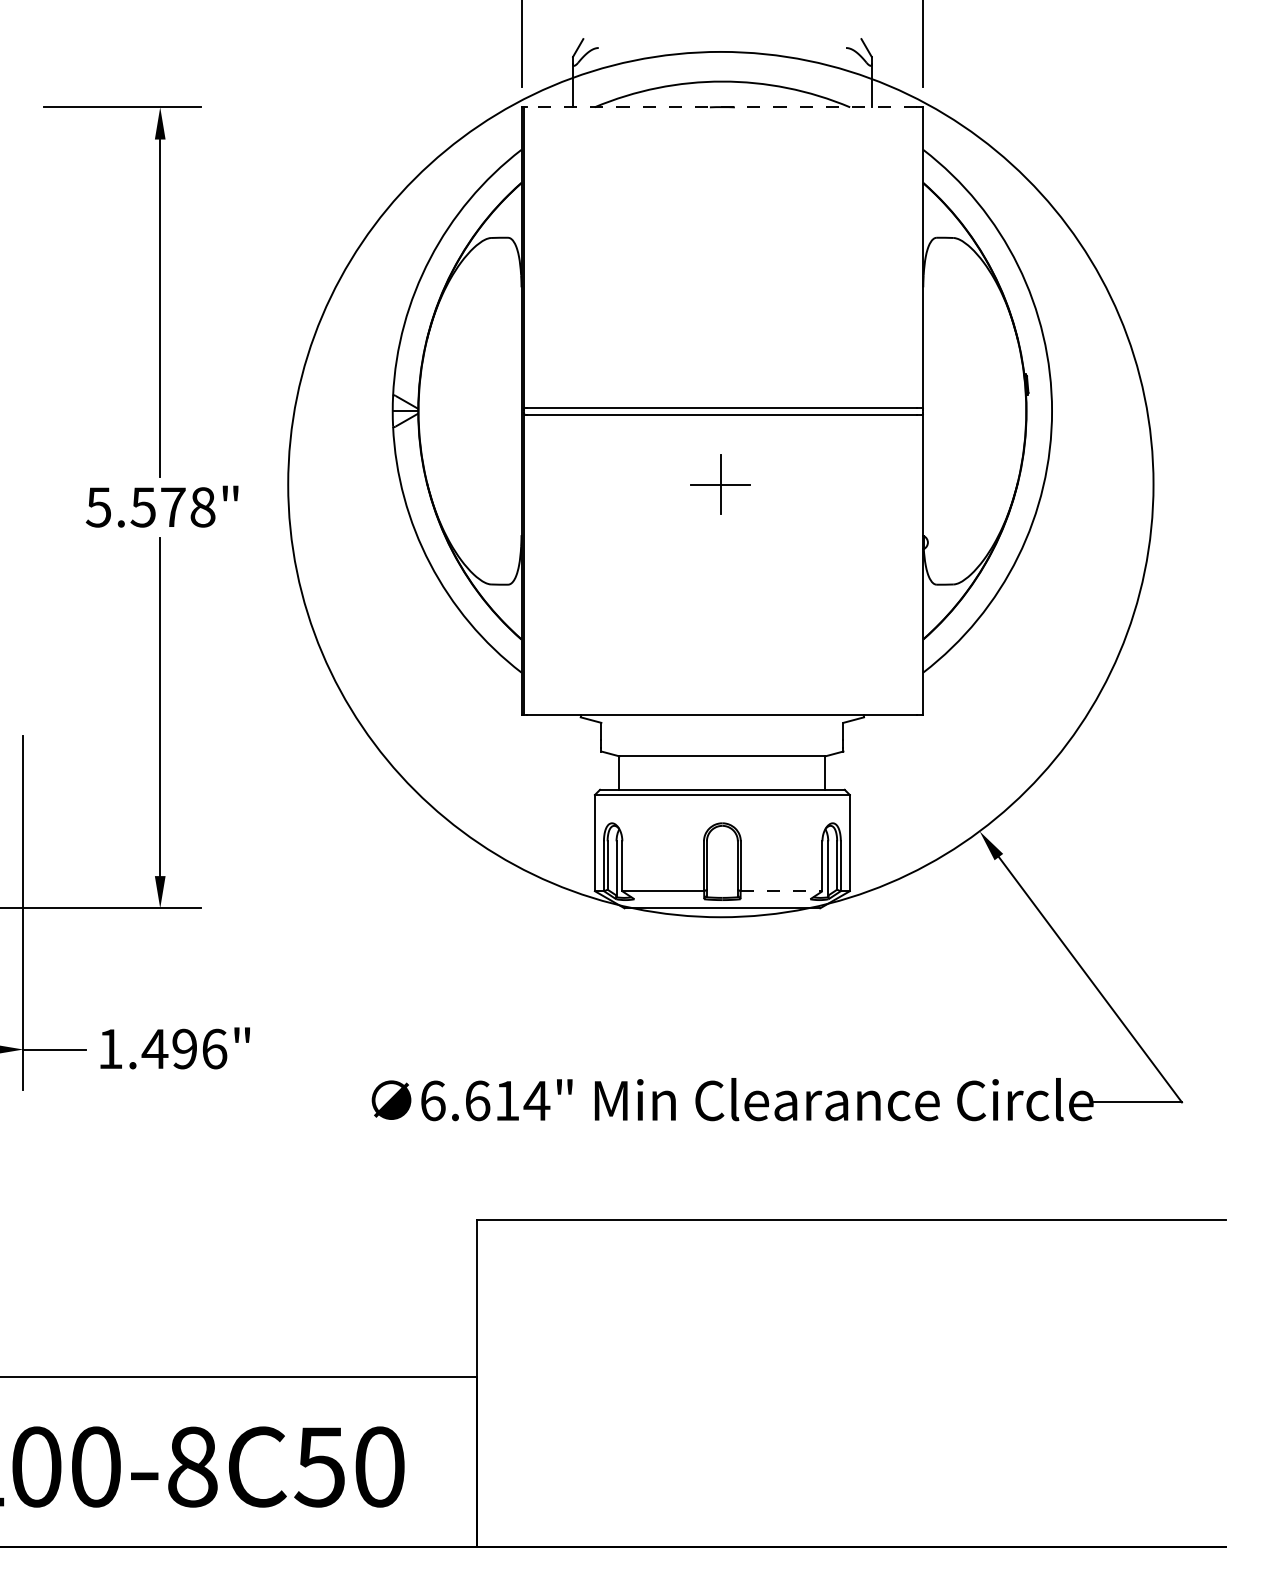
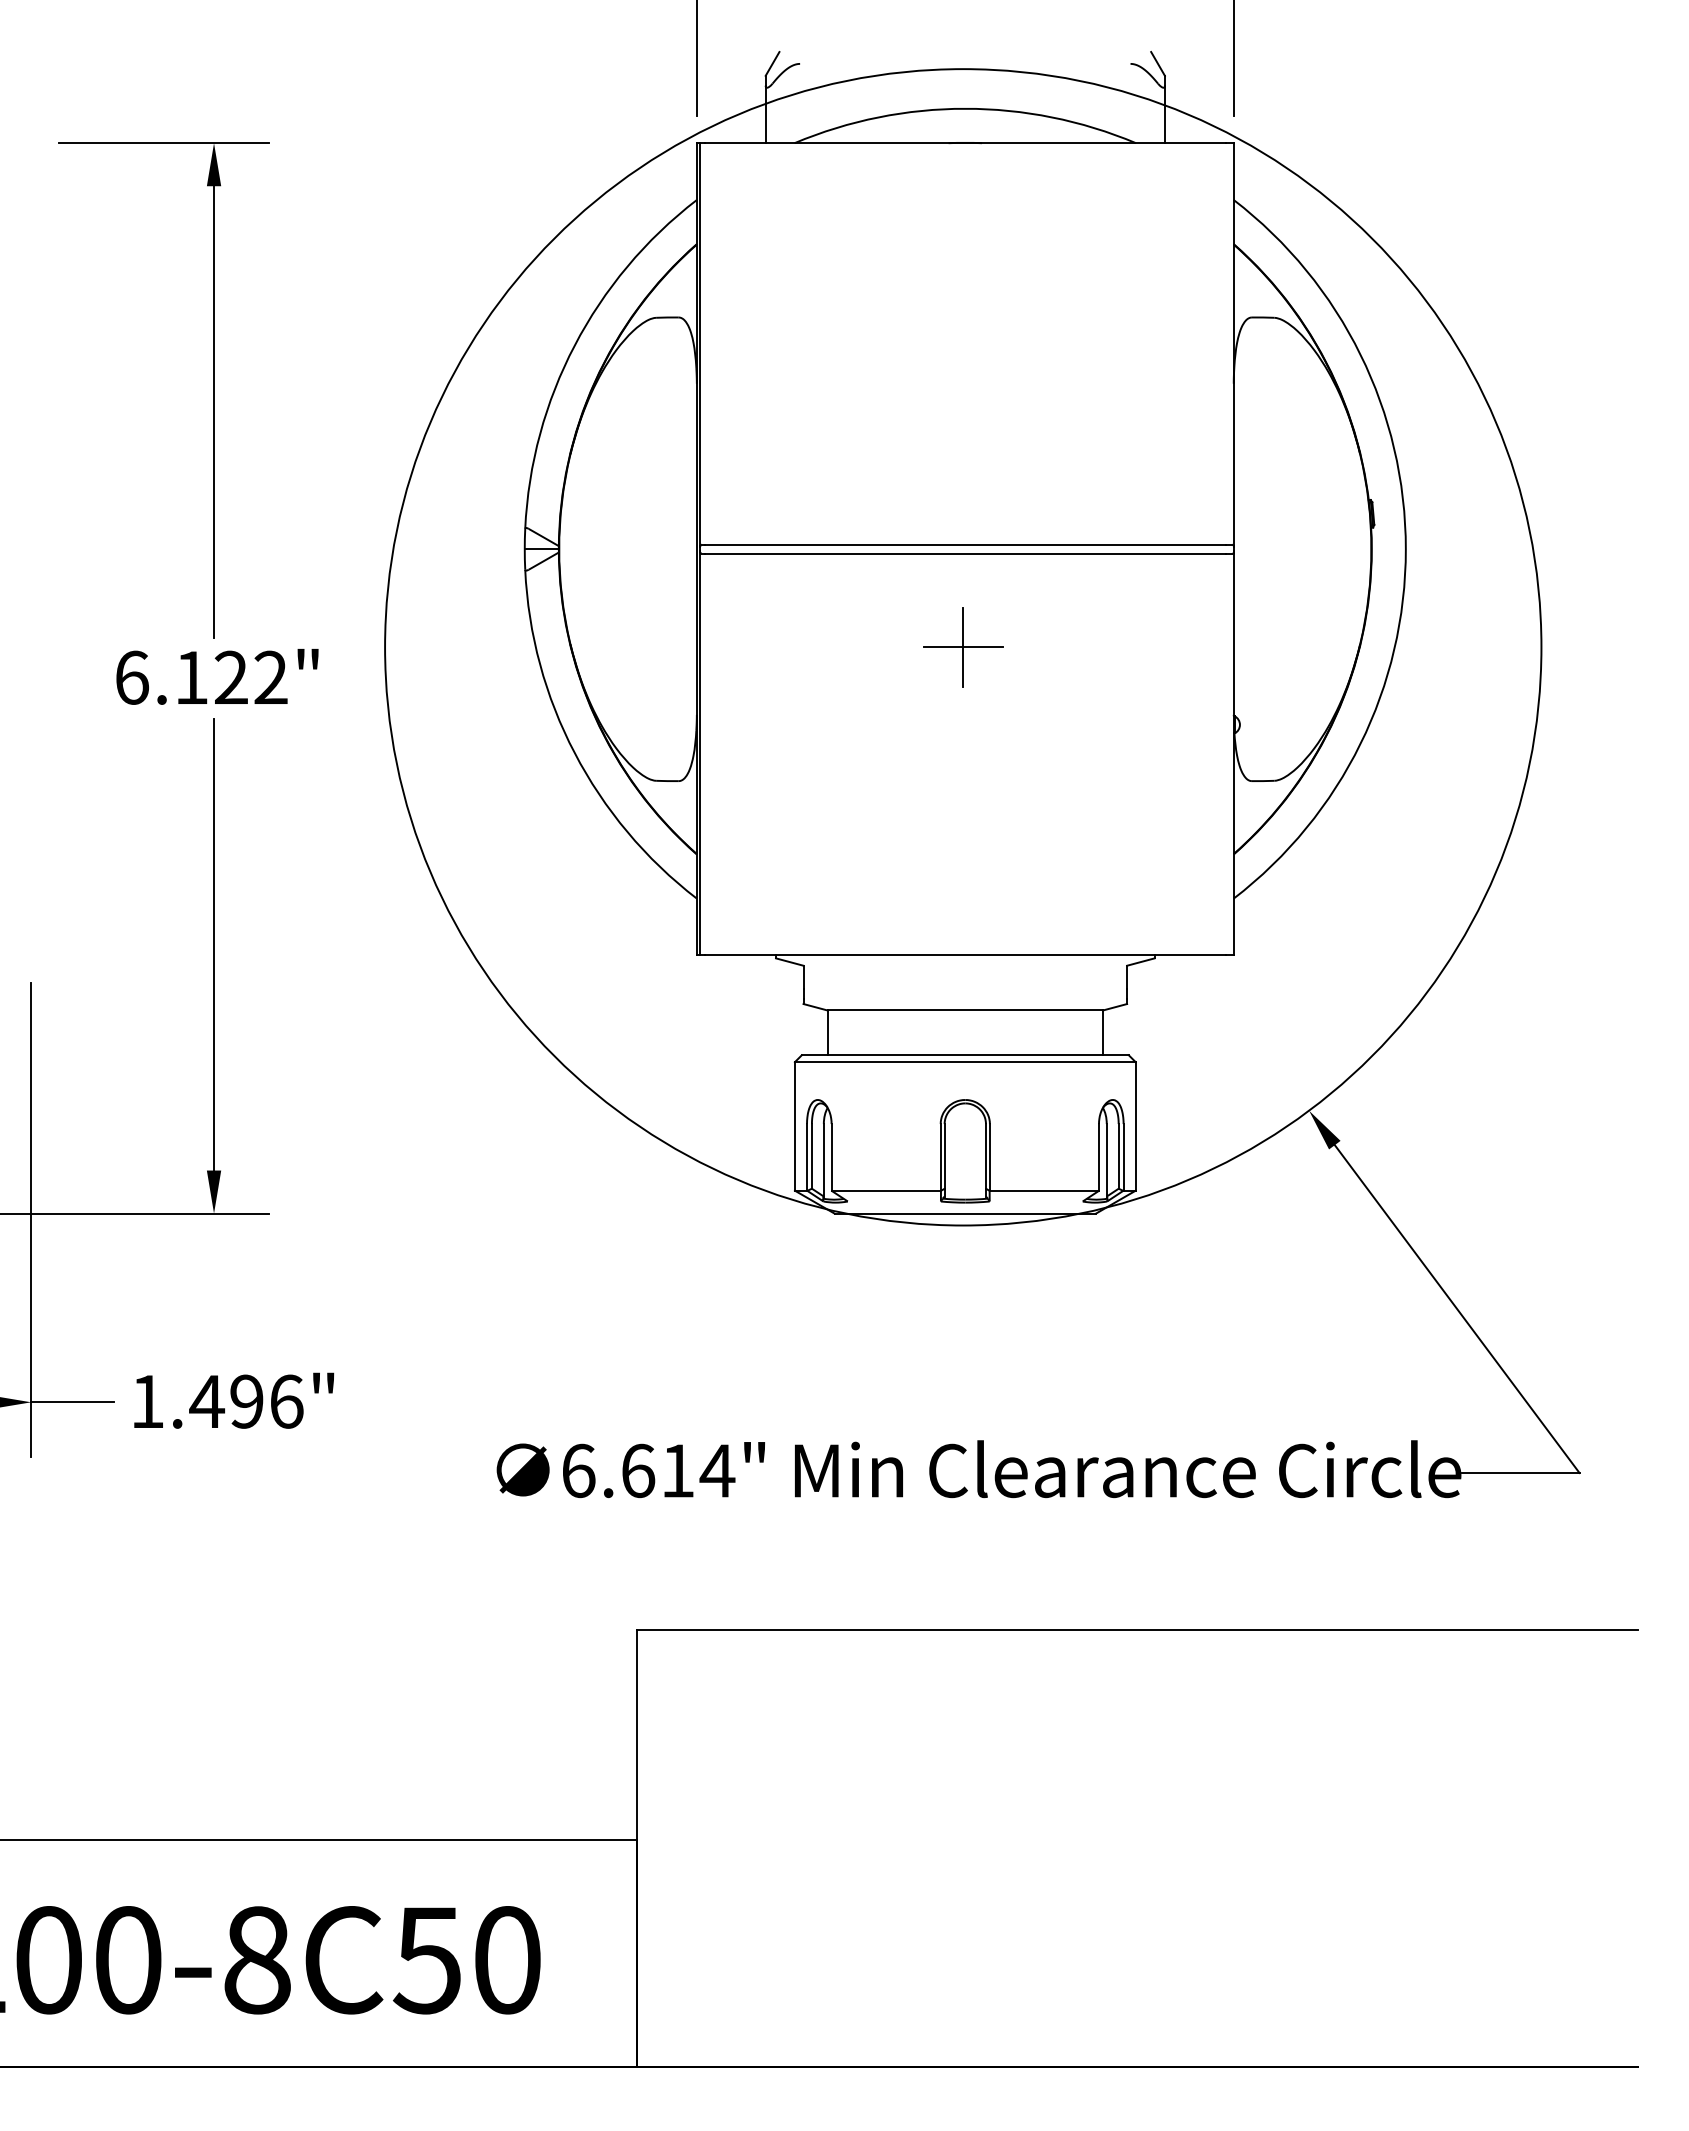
line: (722, 107) -> (965, 143), dashed -> solid
text: (150, 507) -> (200, 677), 5.578" -> 6.122"
line: (781, 891) -> (1044, 1190), dashed -> solid

